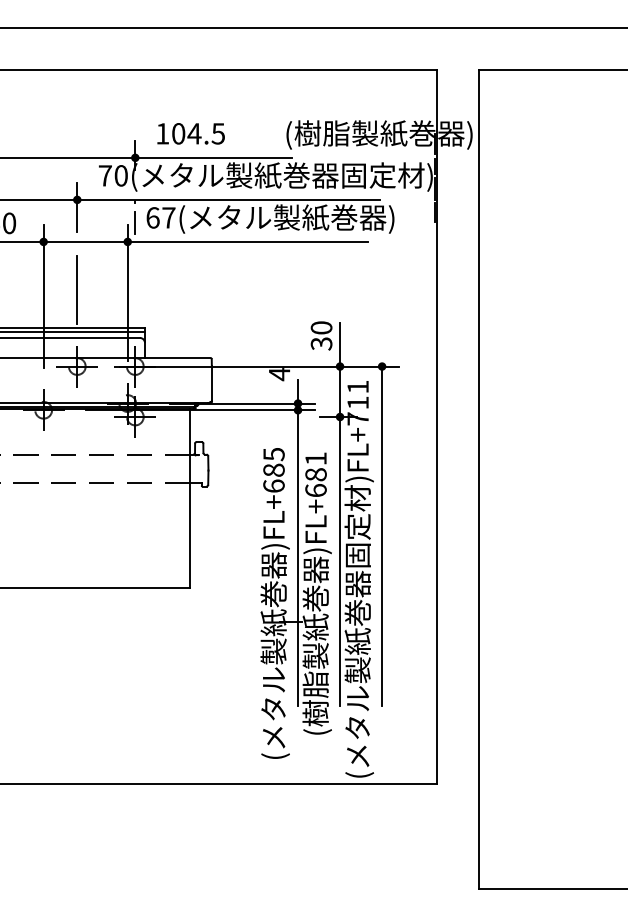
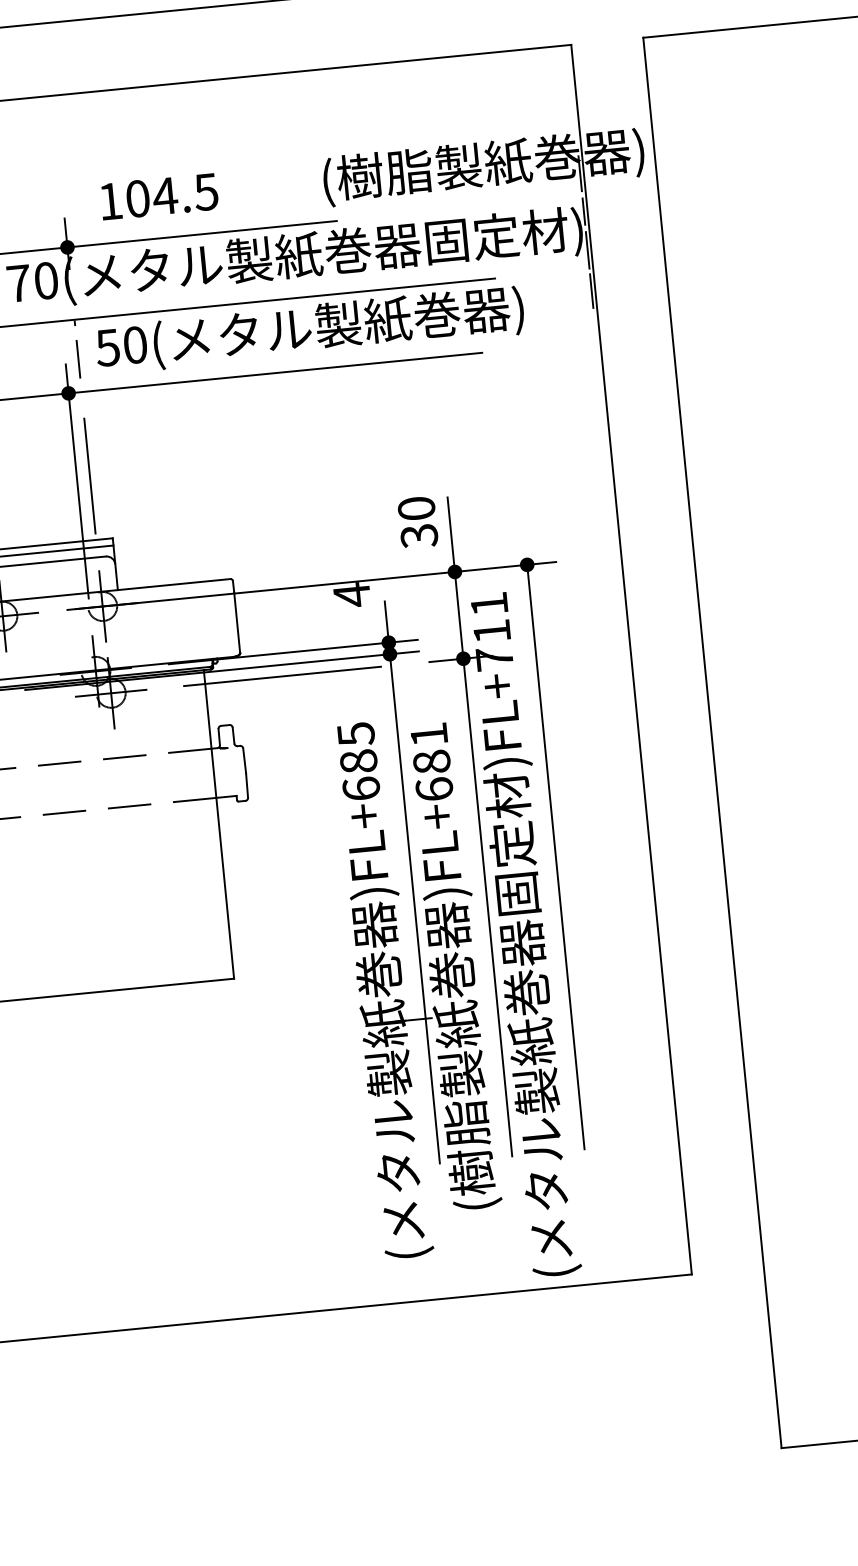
text: (160, 217) -> (120, 345), 67( -> 50(
line: (135, 290) -> (90, 475), added
line: (234, 416) -> (281, 675), added

